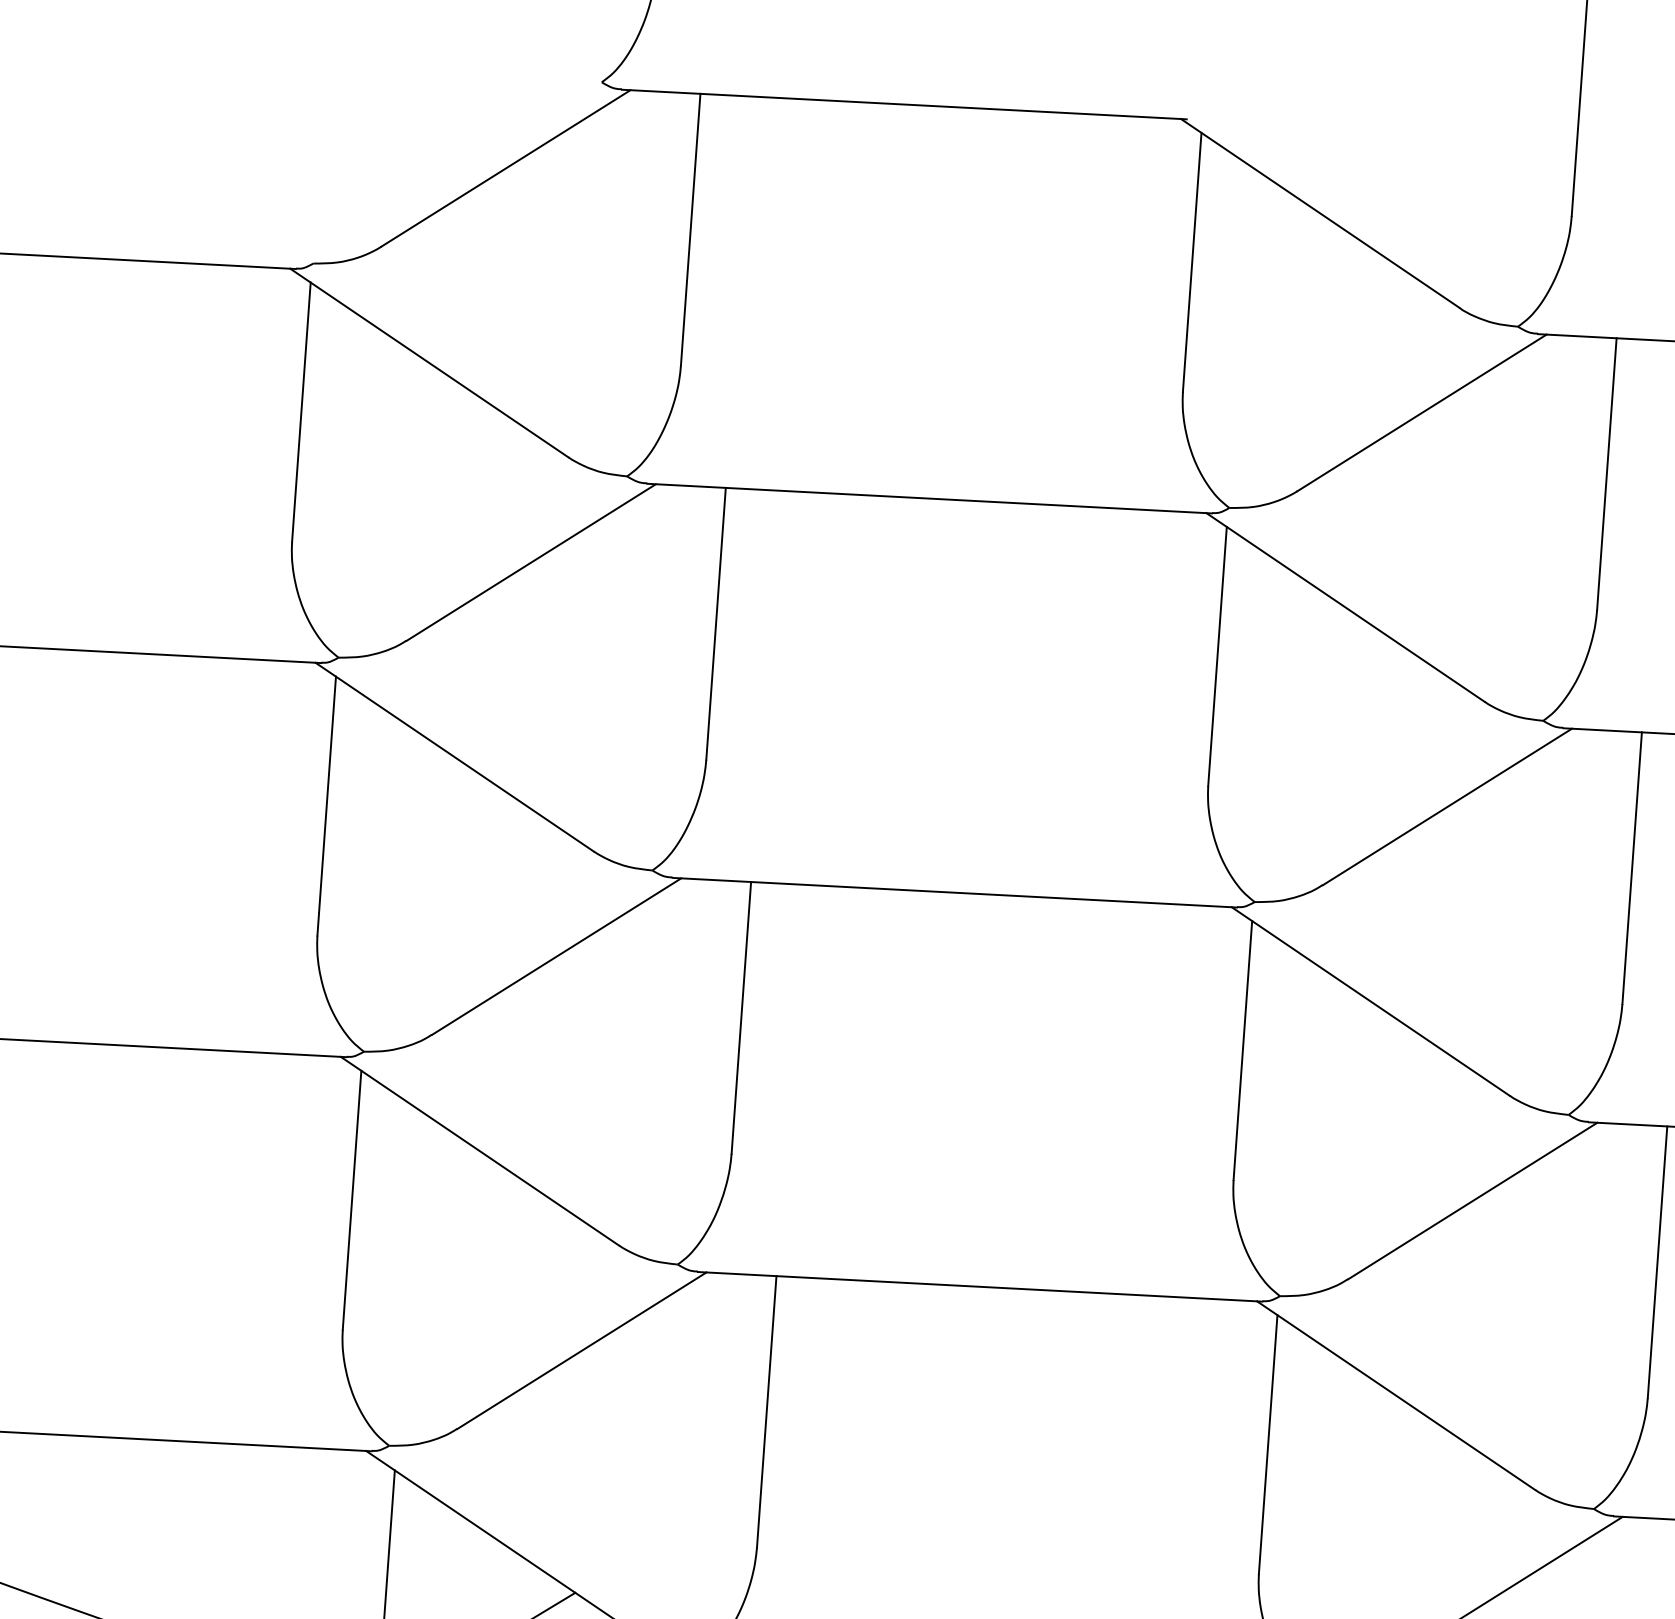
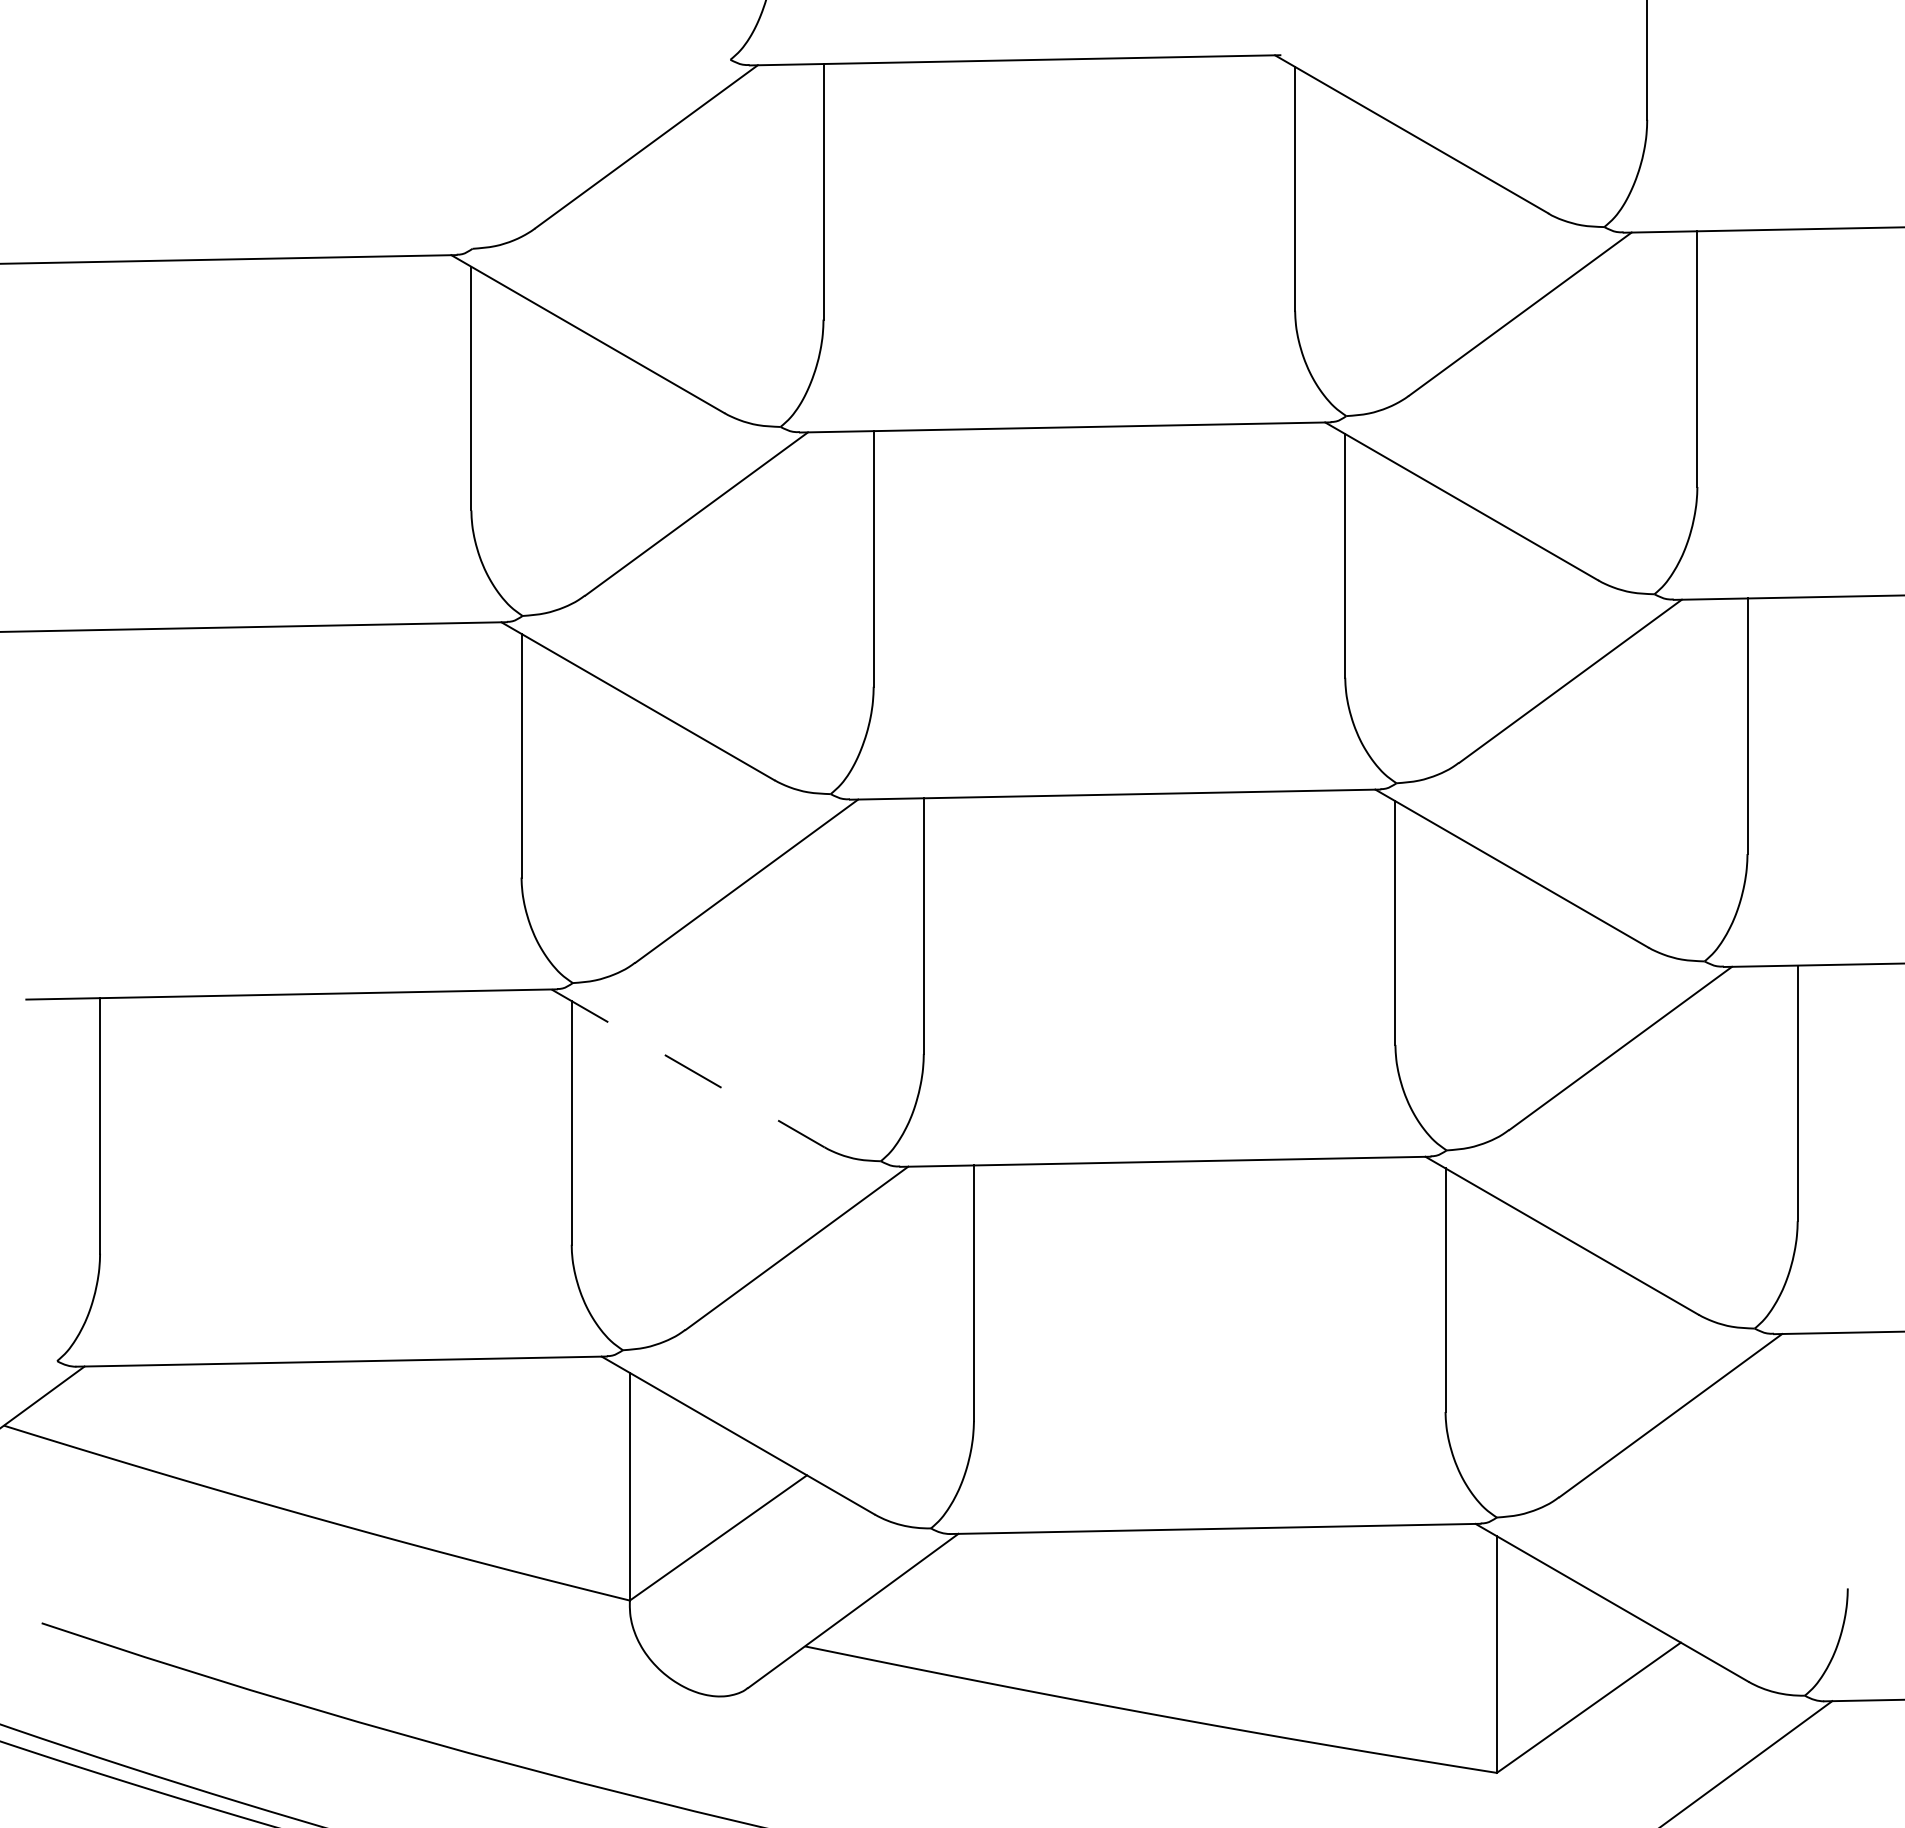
line: (480, 1151) -> (688, 1068), solid -> dashed

